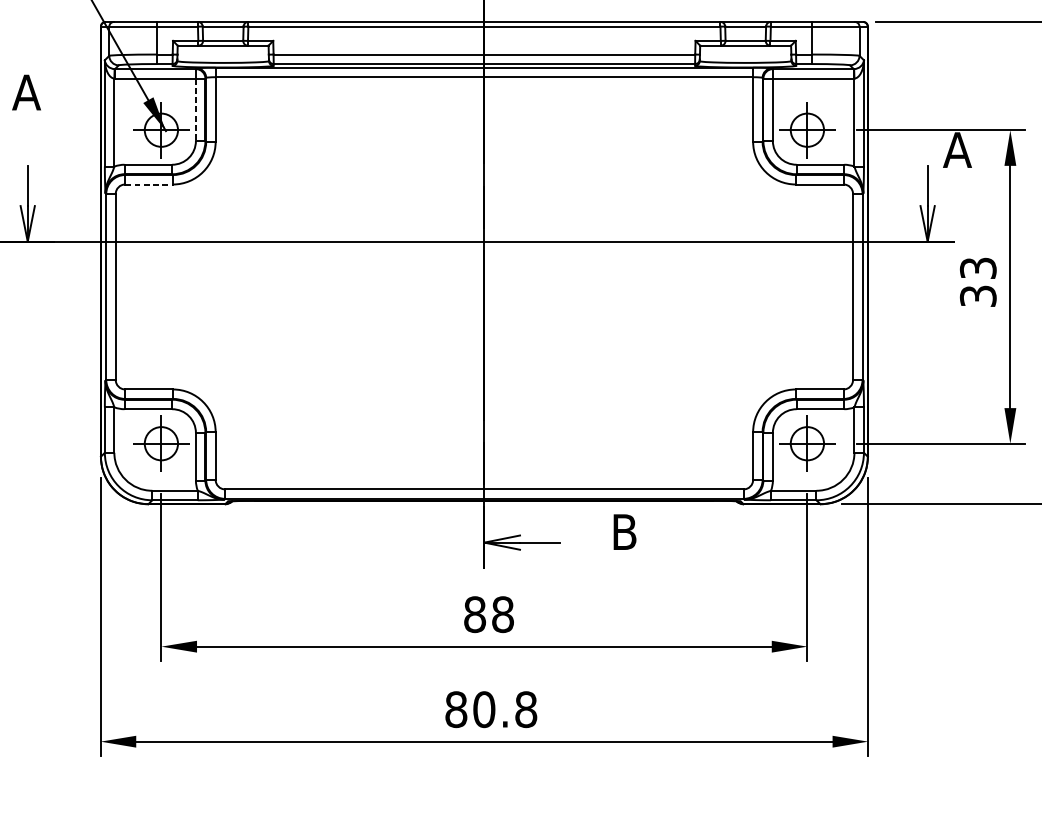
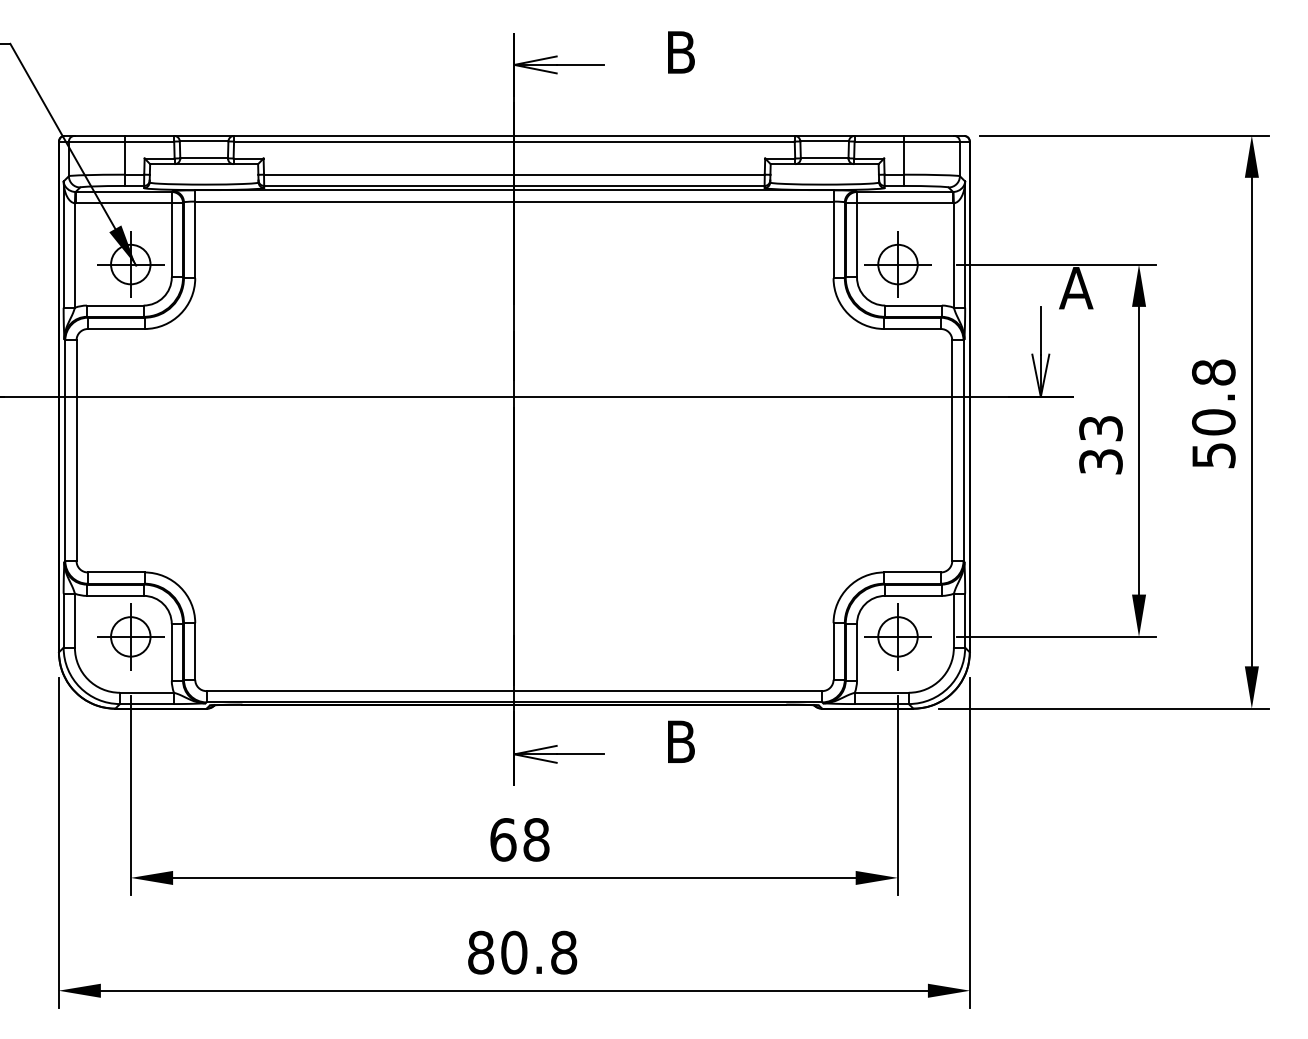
line: (195, 109) -> (171, 240), dashed -> solid
line: (149, 184) -> (116, 329), dashed -> solid
text: (475, 614) -> (503, 839), 88 -> 68

